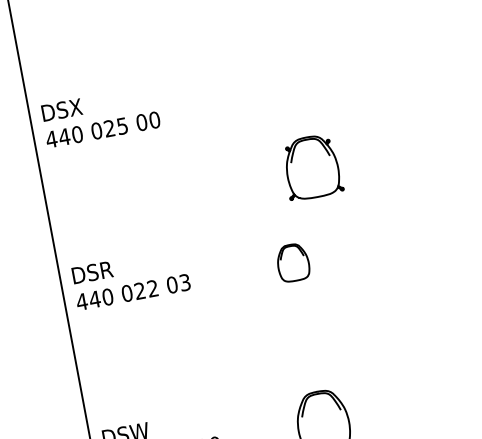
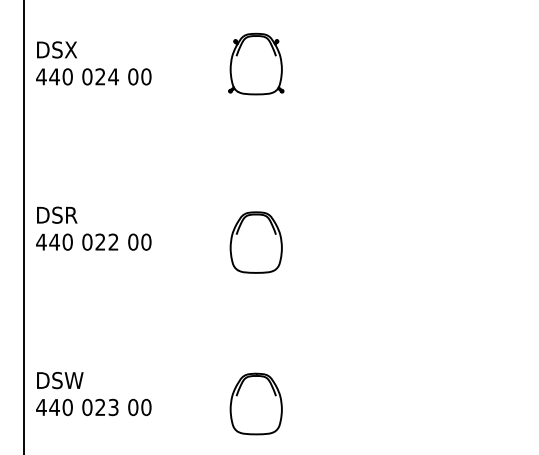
text: (122, 125) -> (113, 76), 025 -> 024
part: (312, 166) -> (256, 63), moved
part: (292, 262) -> (255, 242), size x1.67
text: (185, 281) -> (146, 241), 03 -> 00

